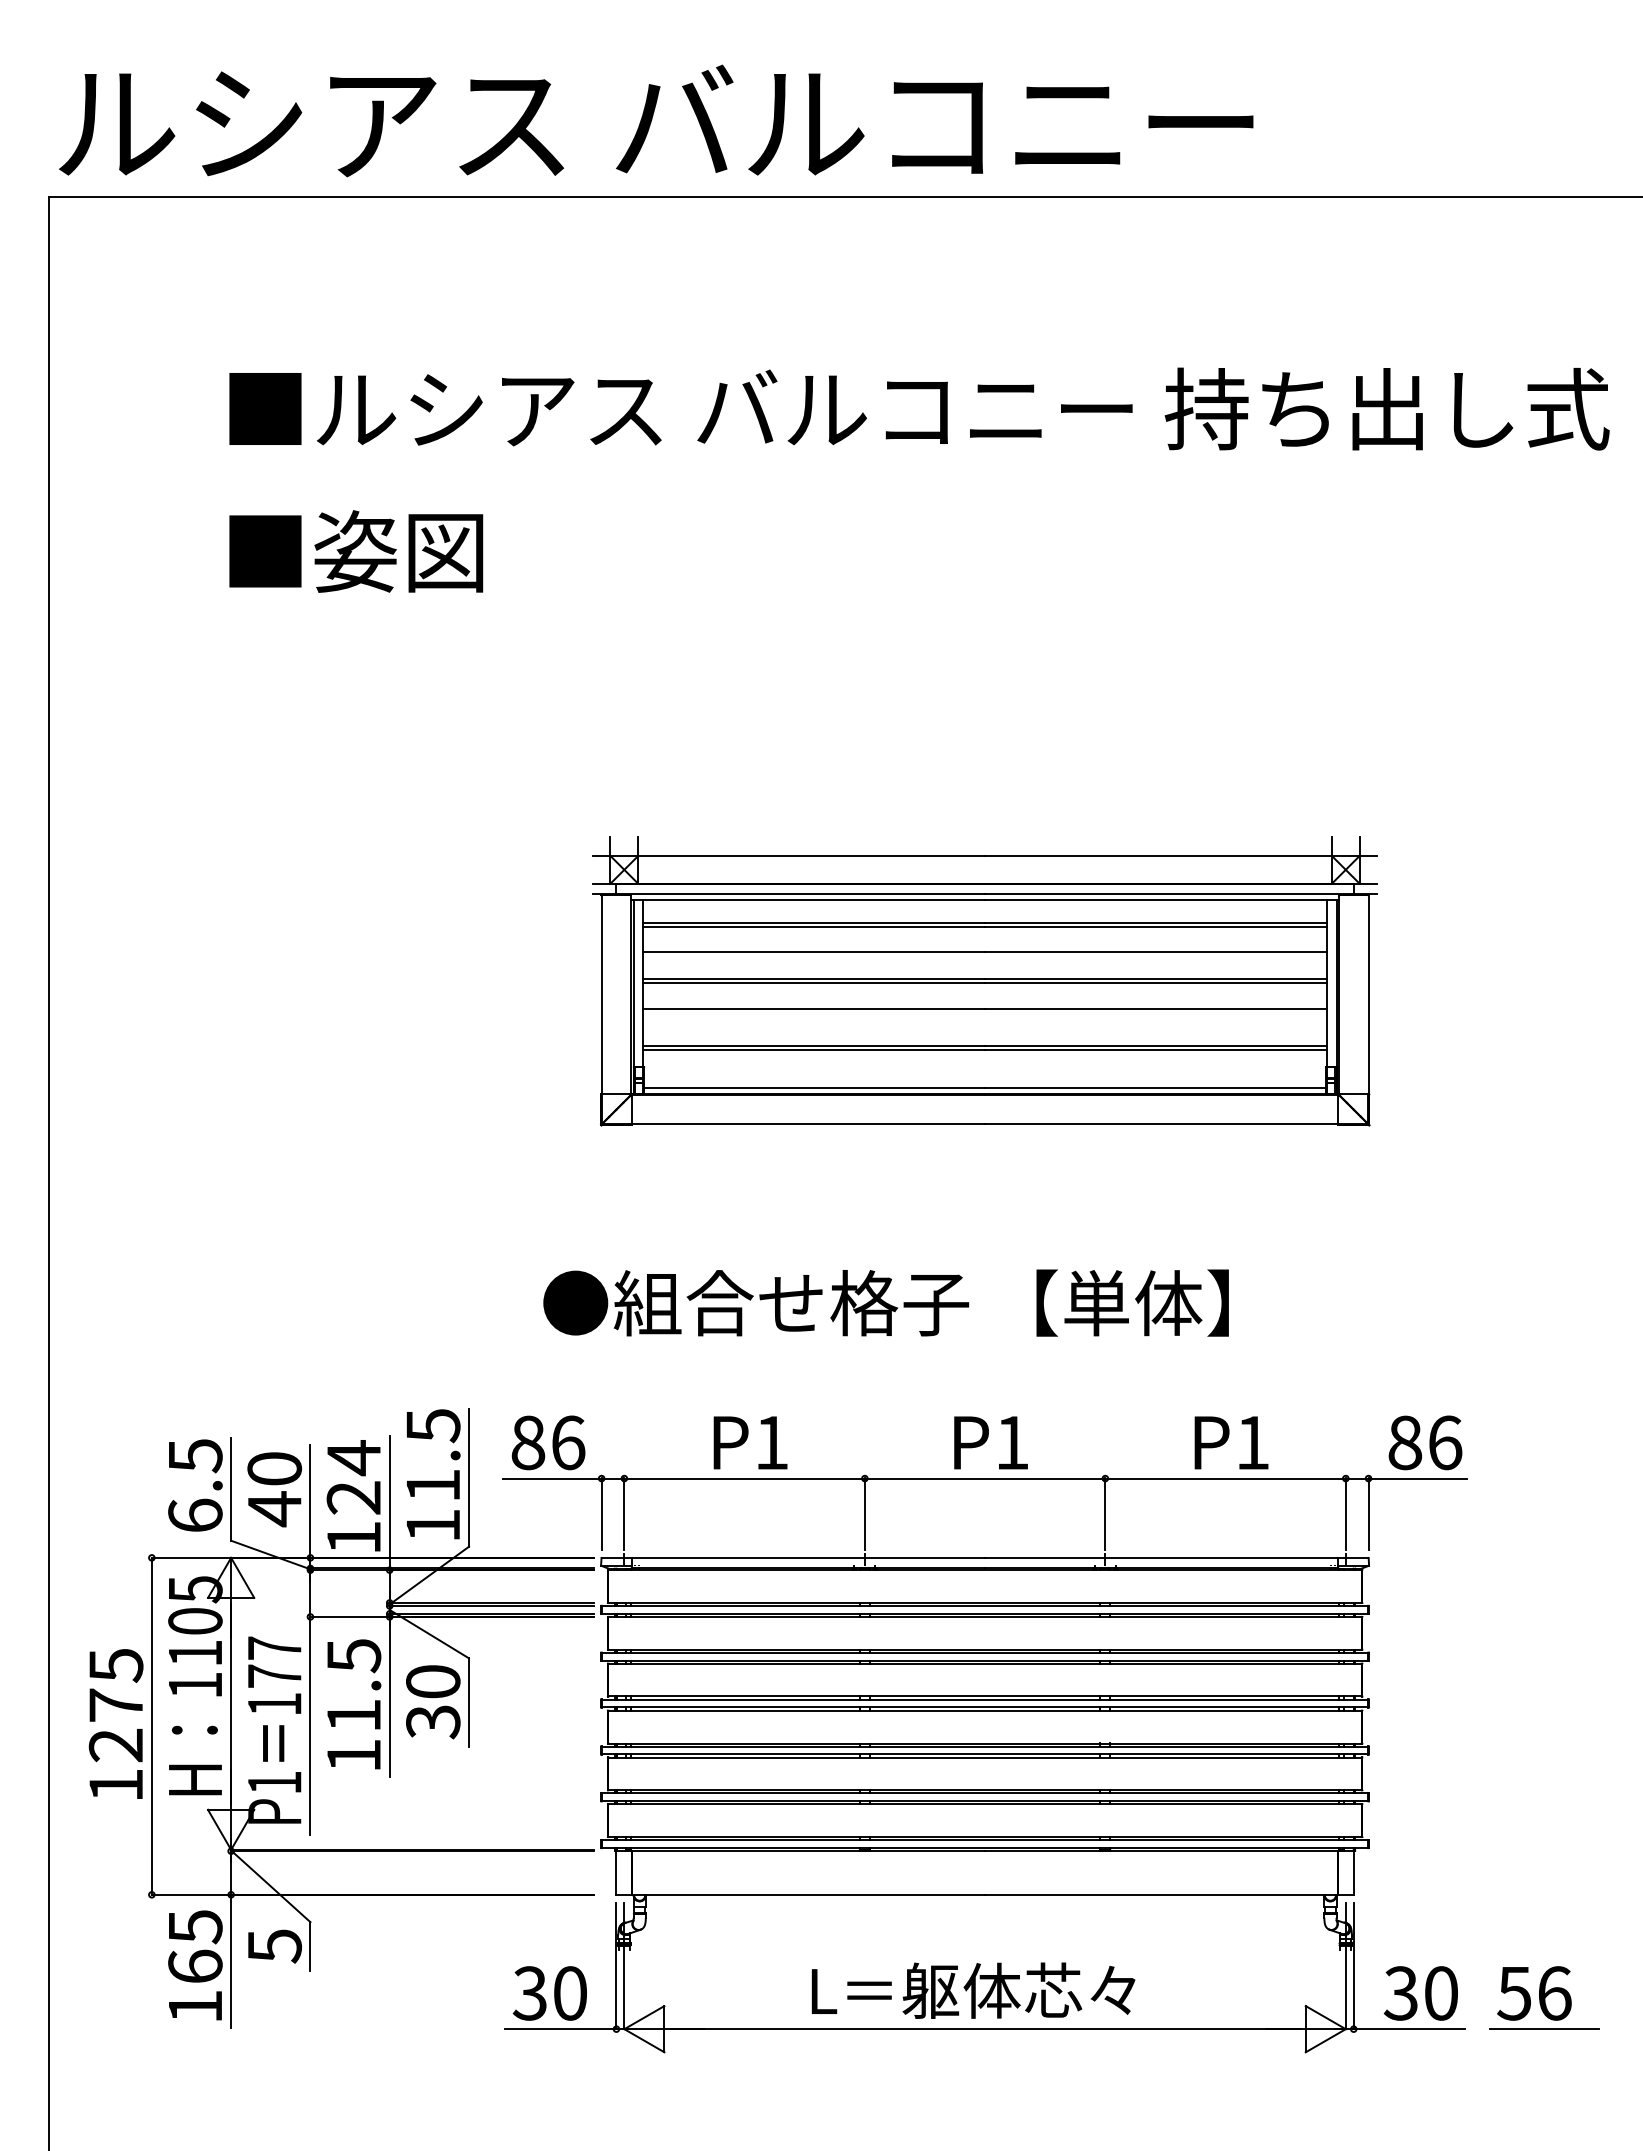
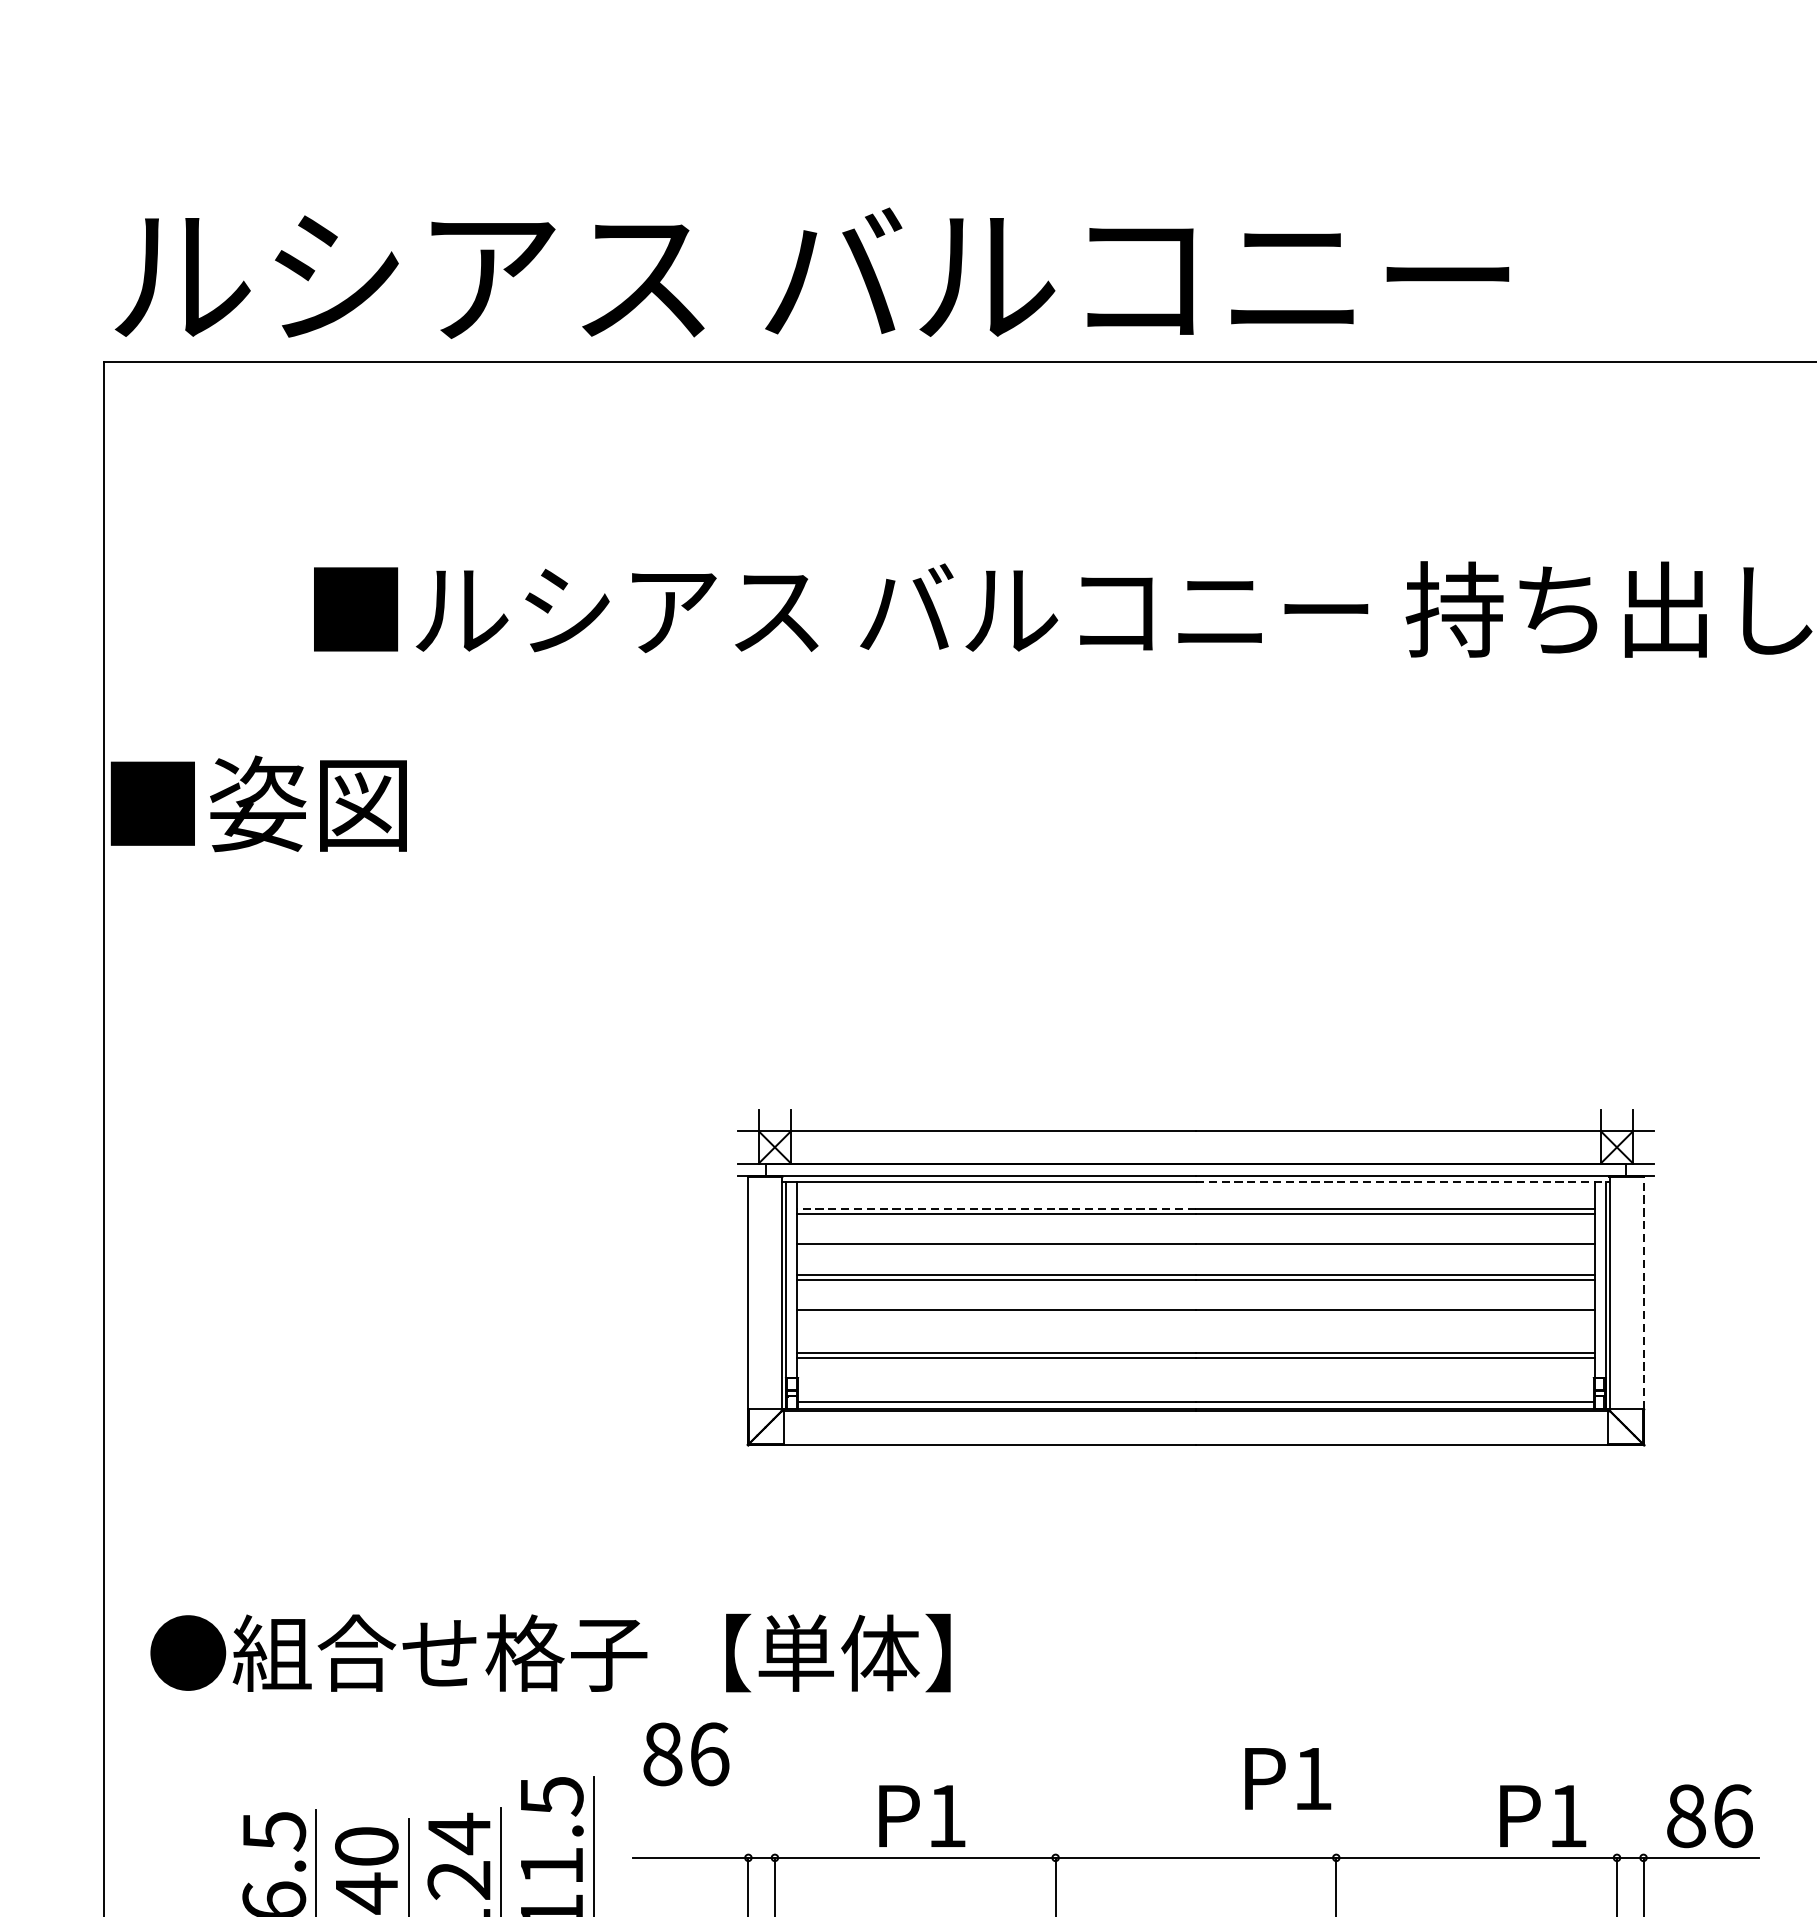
text: (356, 551) -> (259, 803), moved
line: (1162, 899) -> (1403, 1181), solid -> dashed
line: (814, 922) -> (996, 1208), solid -> dashed
line: (1368, 994) -> (1643, 1292), solid -> dashed
text: (885, 1302) -> (549, 1652), moved
text: (548, 1442) -> (686, 1753), moved
text: (990, 1442) -> (1287, 1778), moved
text: (1231, 1442) -> (1543, 1815), moved

